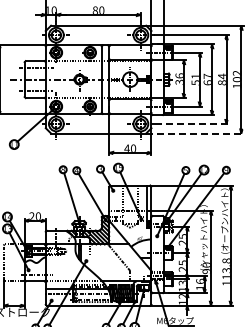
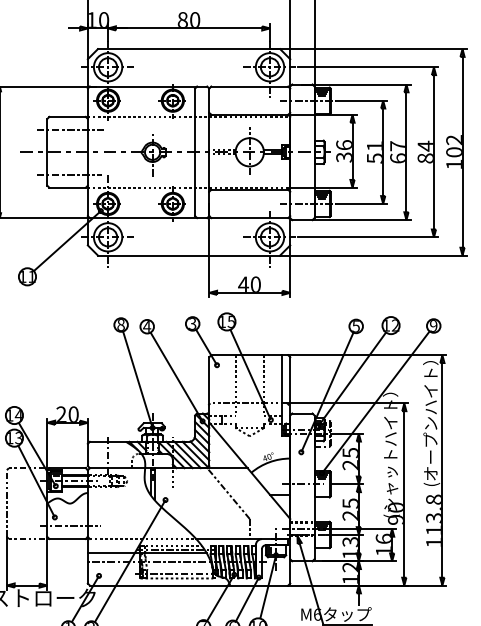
line: (191, 123) -> (366, 236), dashed -> solid
line: (194, 133) -> (372, 255), dashed -> solid

